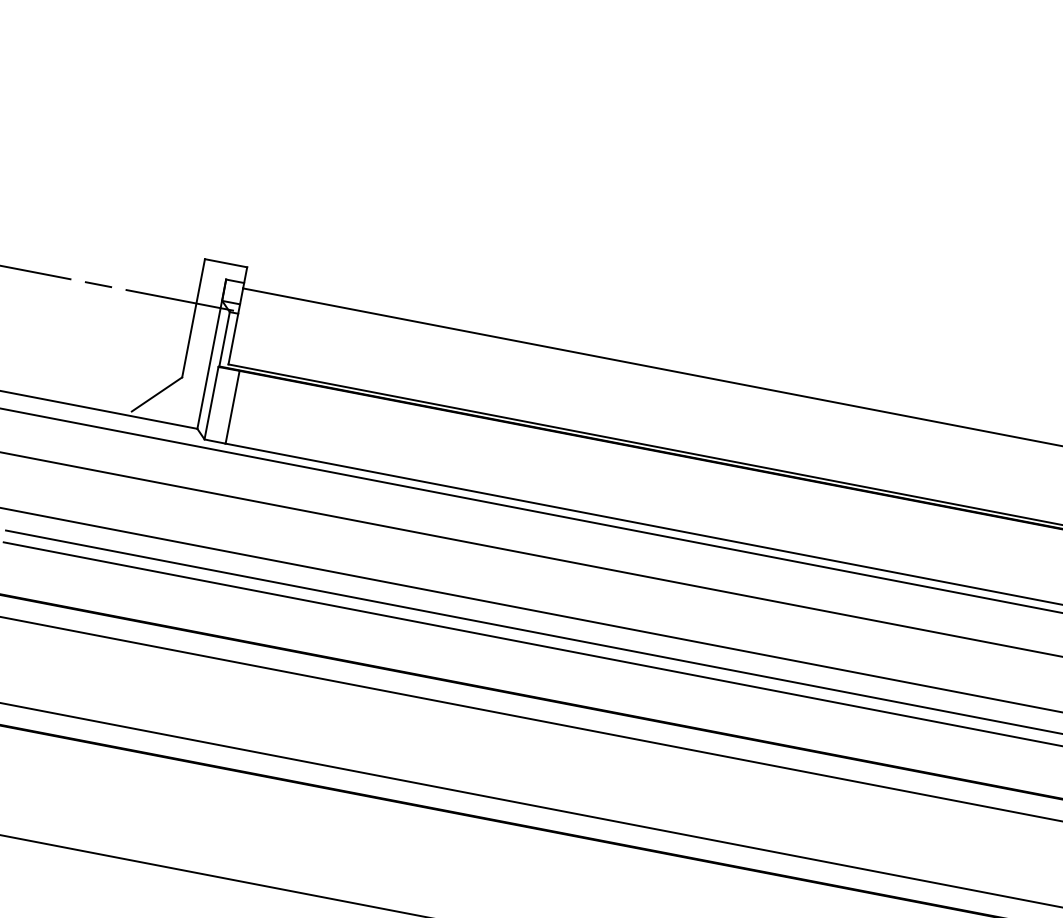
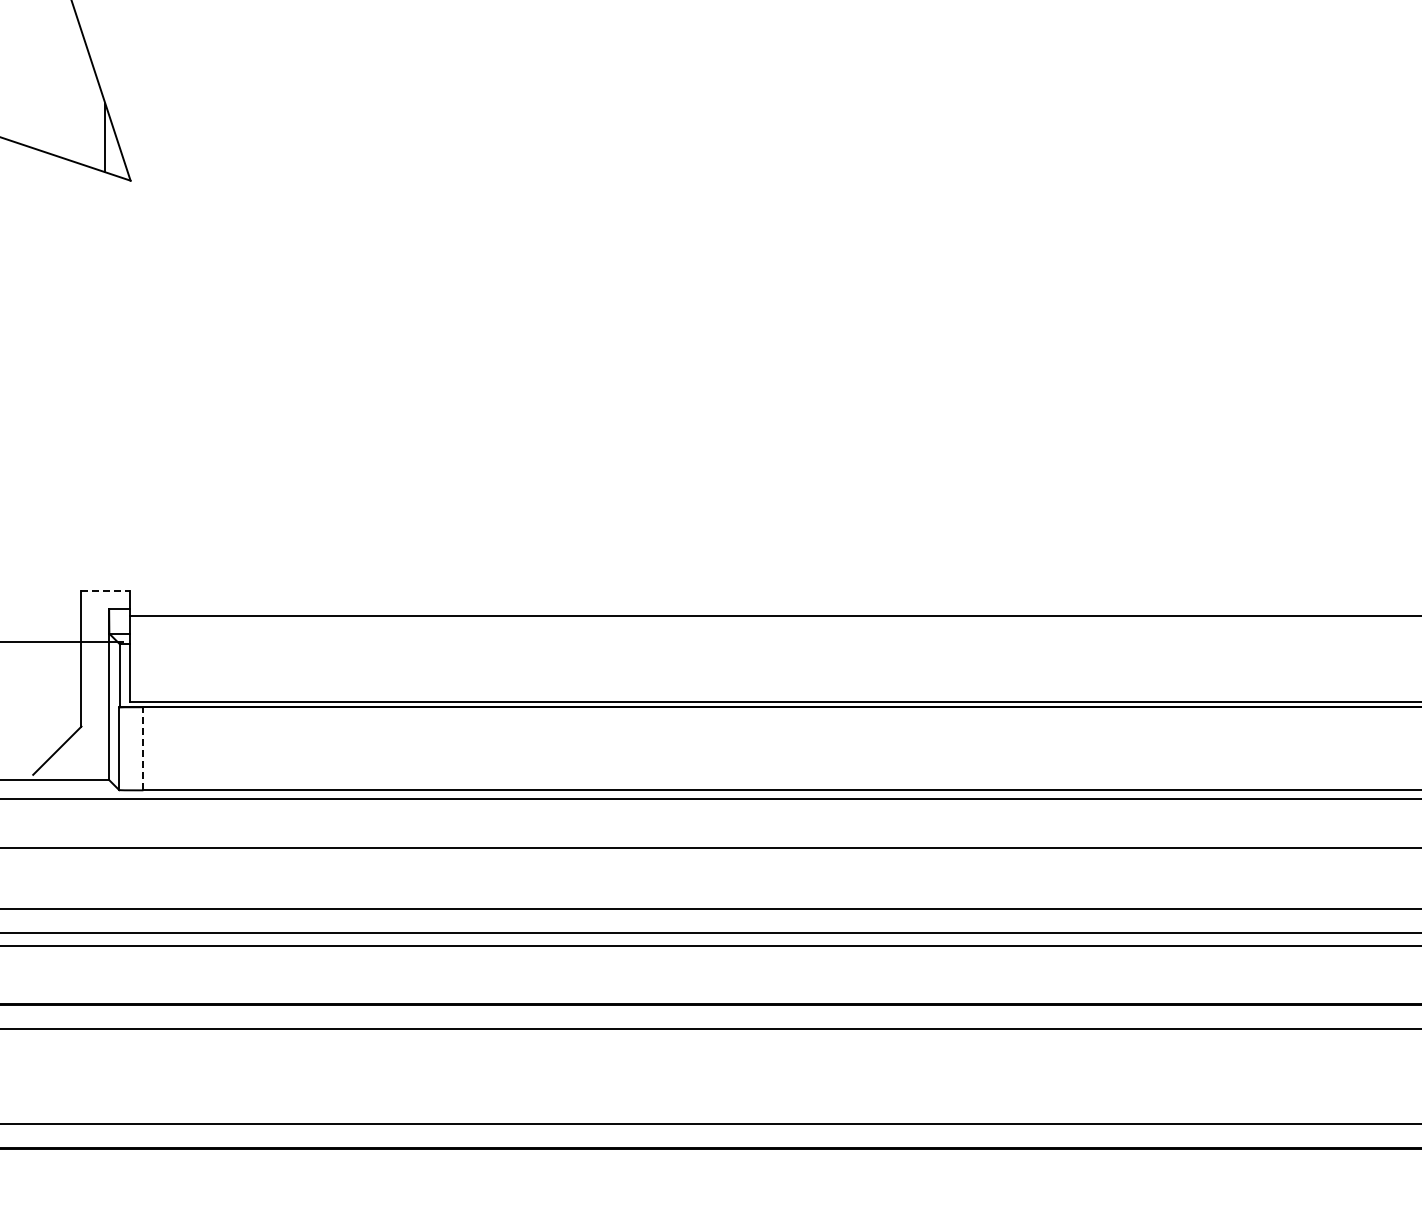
line: (226, 263) -> (106, 591), solid -> dashed
line: (232, 407) -> (143, 748), solid -> dashed

